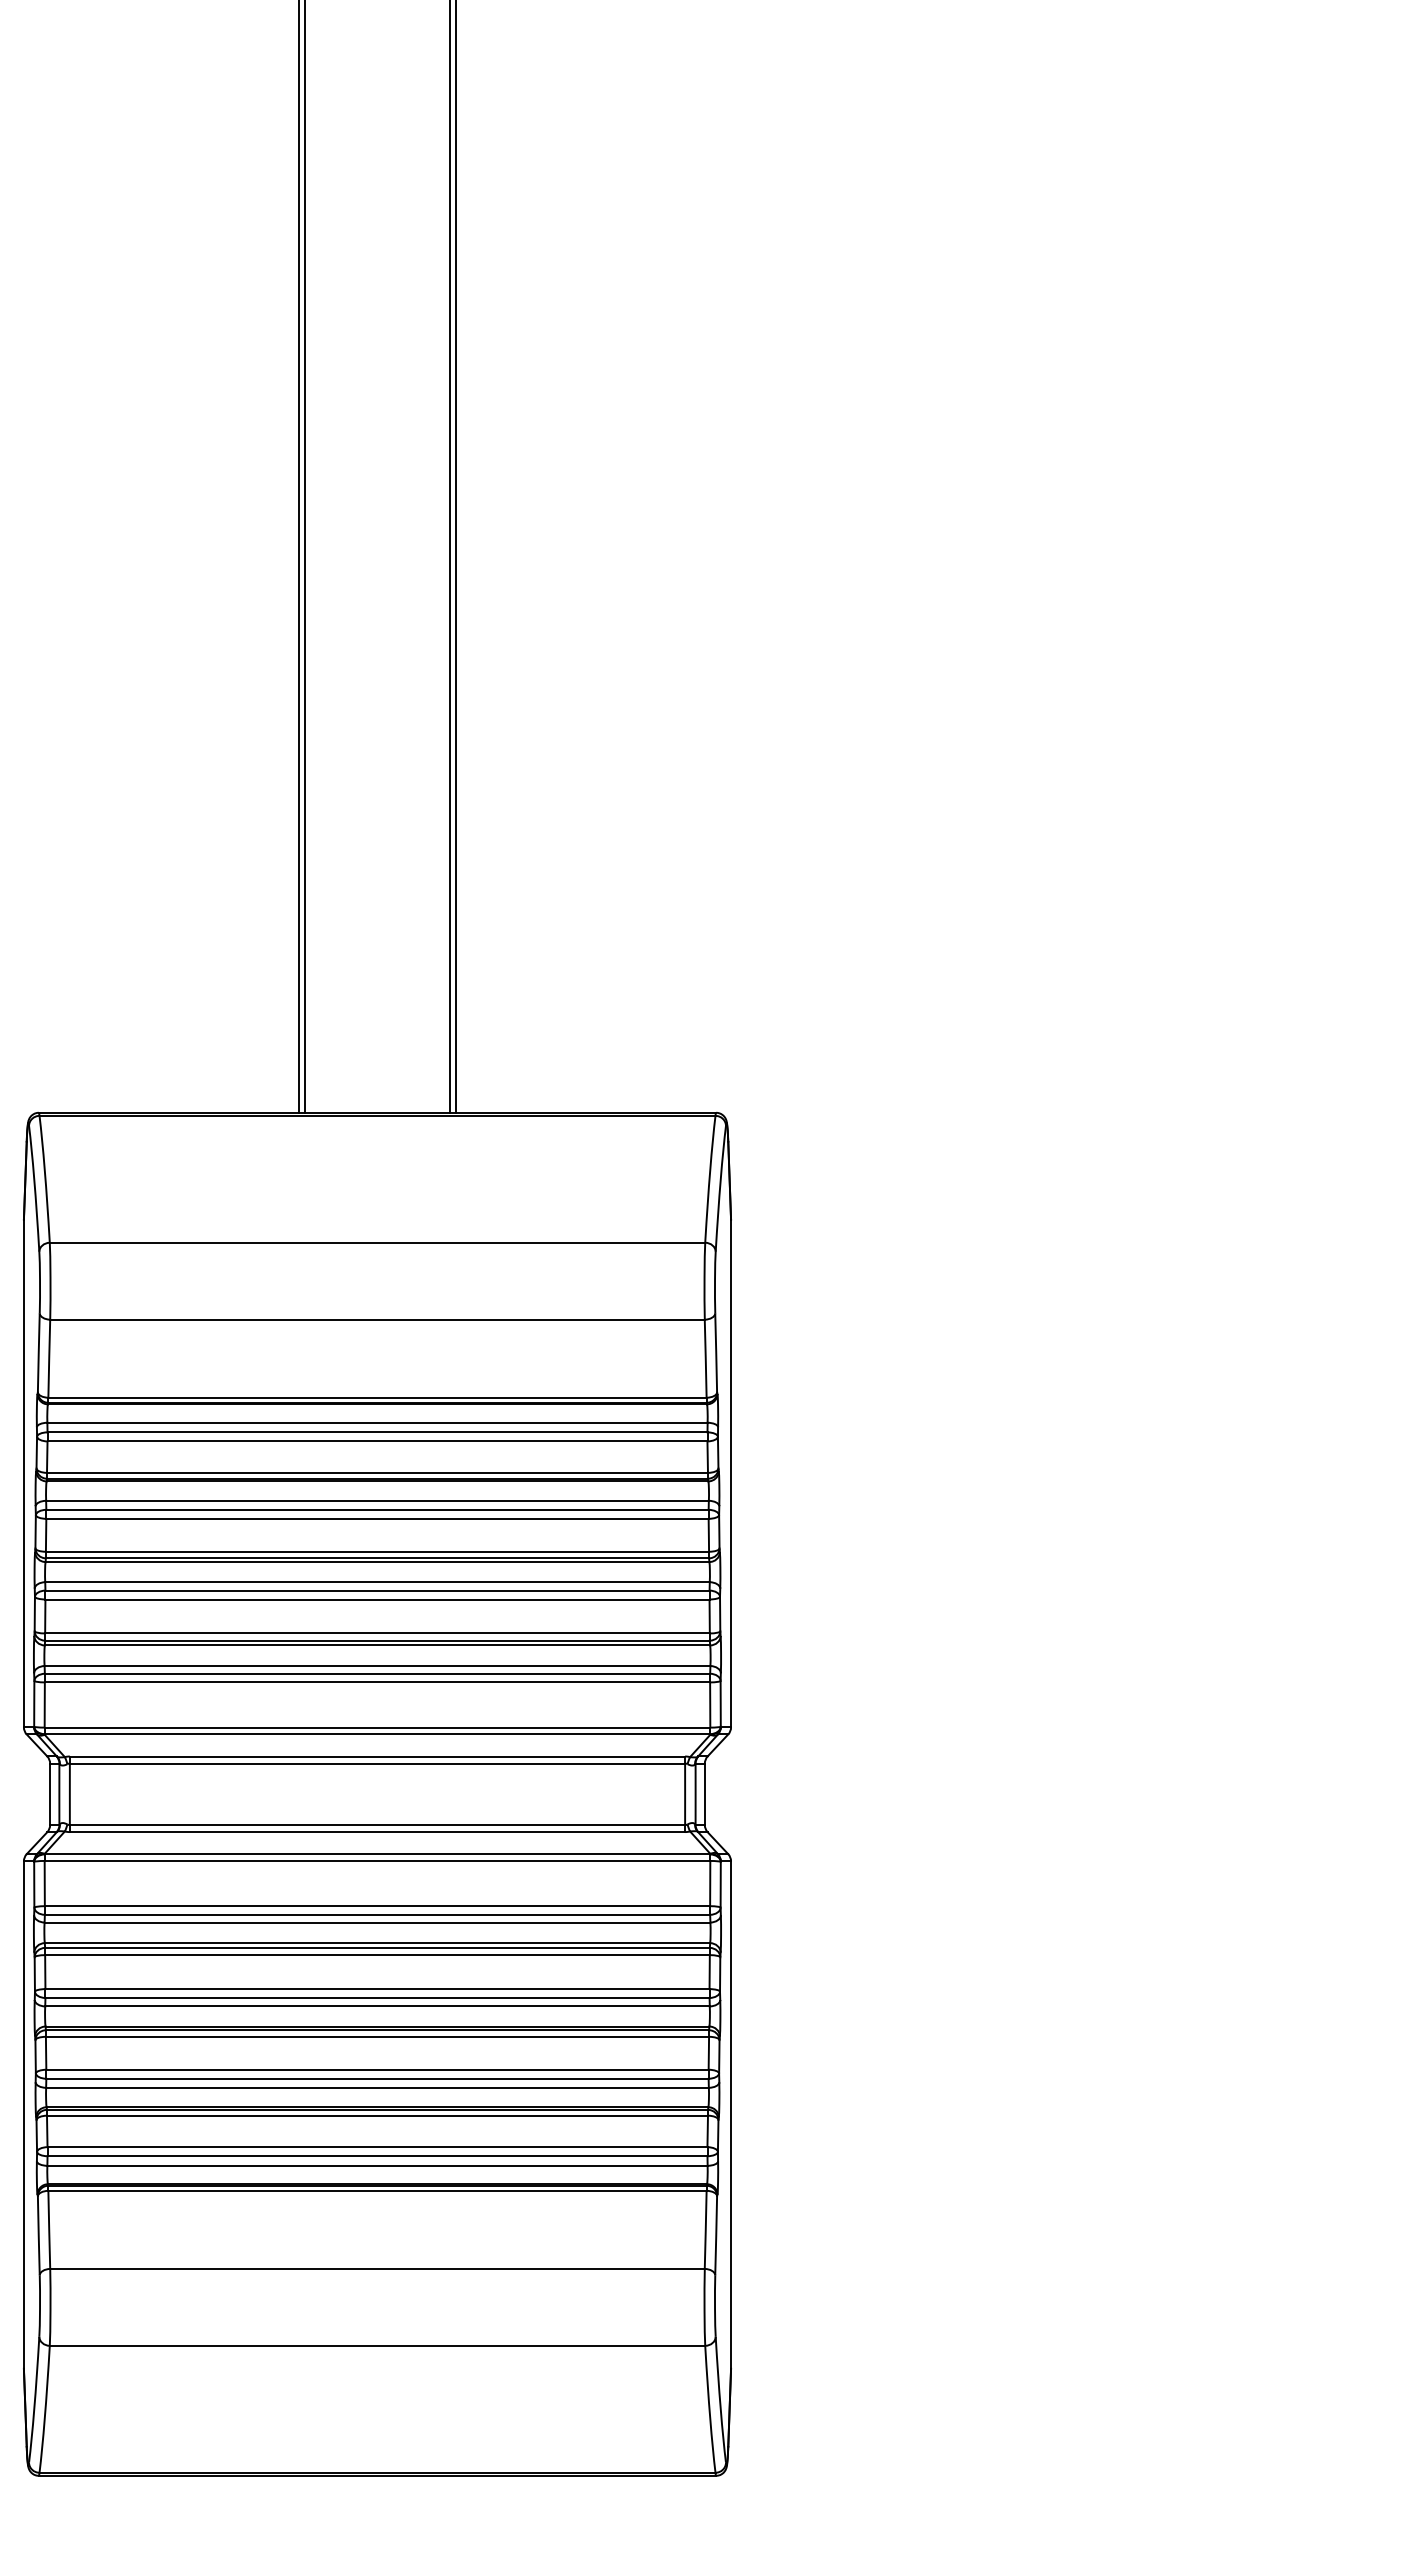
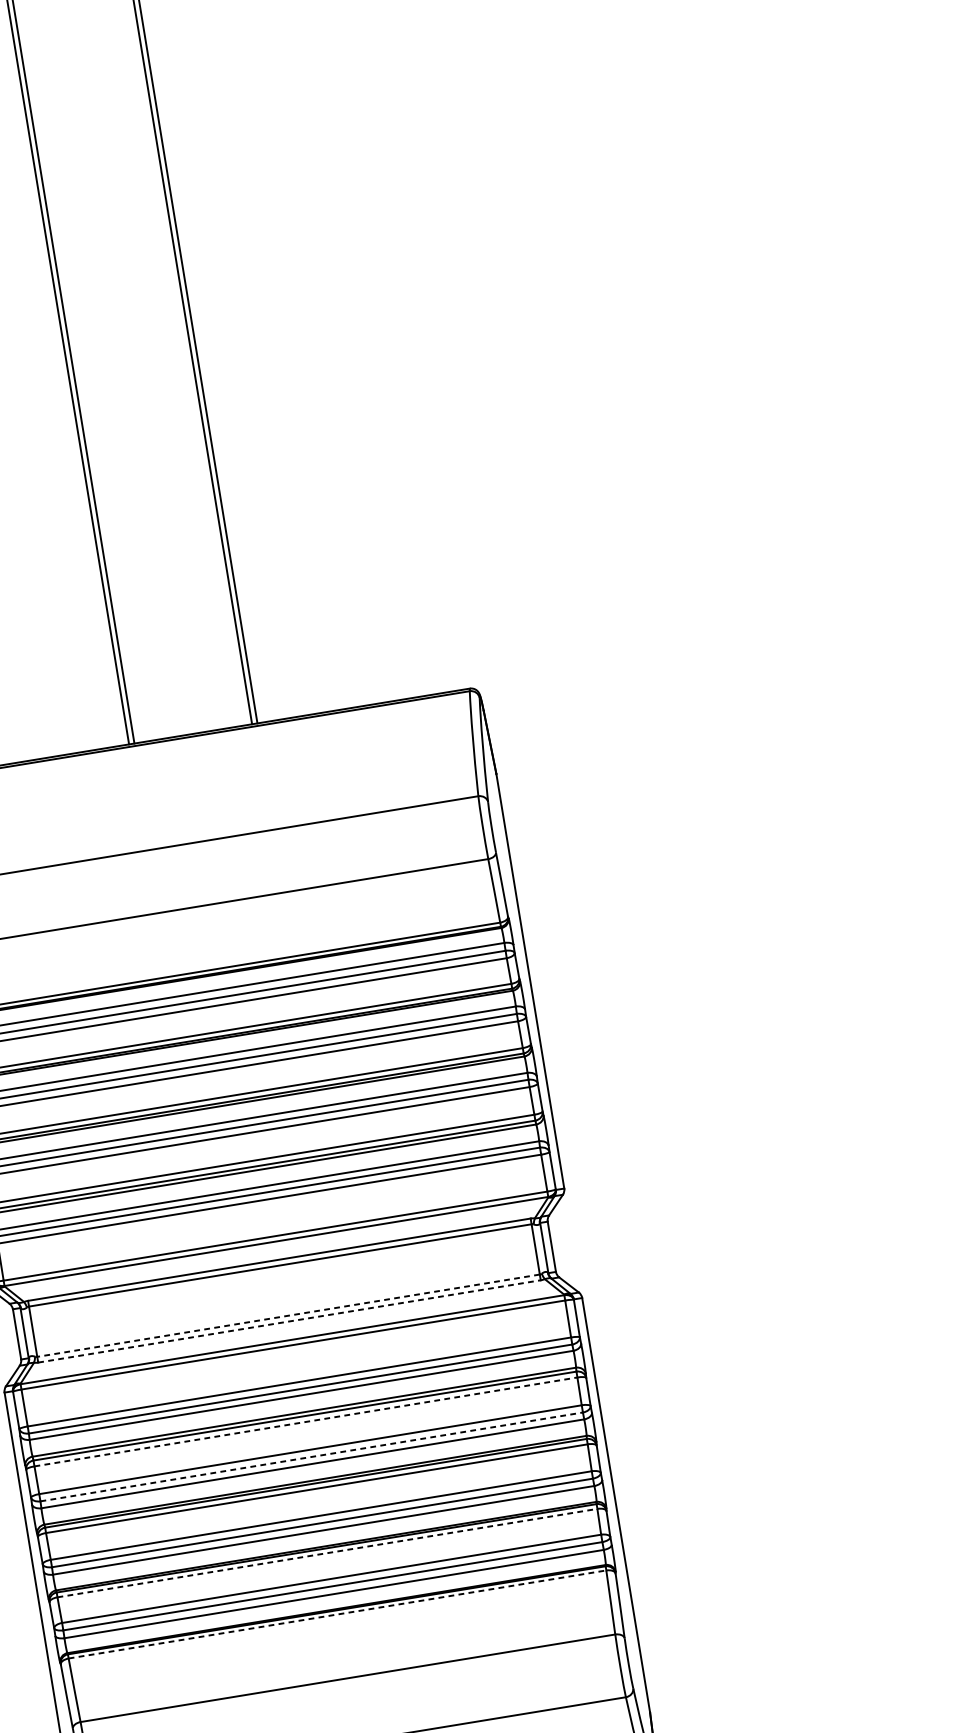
line: (377, 1825) -> (288, 1316), solid -> dashed
line: (377, 1832) -> (289, 1321), solid -> dashed
line: (377, 1955) -> (306, 1422), solid -> dashed
line: (378, 1997) -> (312, 1456), solid -> dashed
line: (378, 2115) -> (328, 1552), solid -> dashed
line: (378, 2190) -> (338, 1614), solid -> dashed

